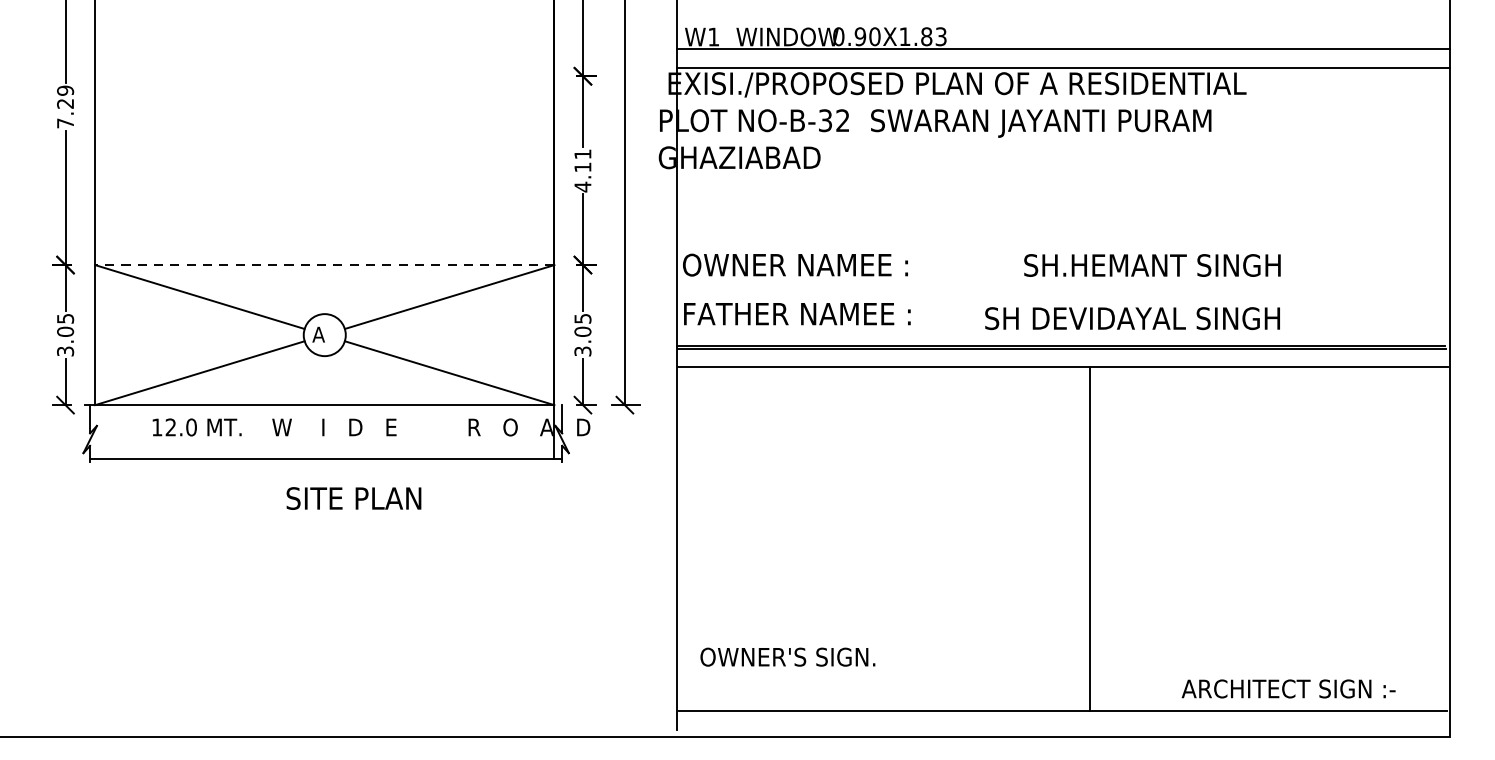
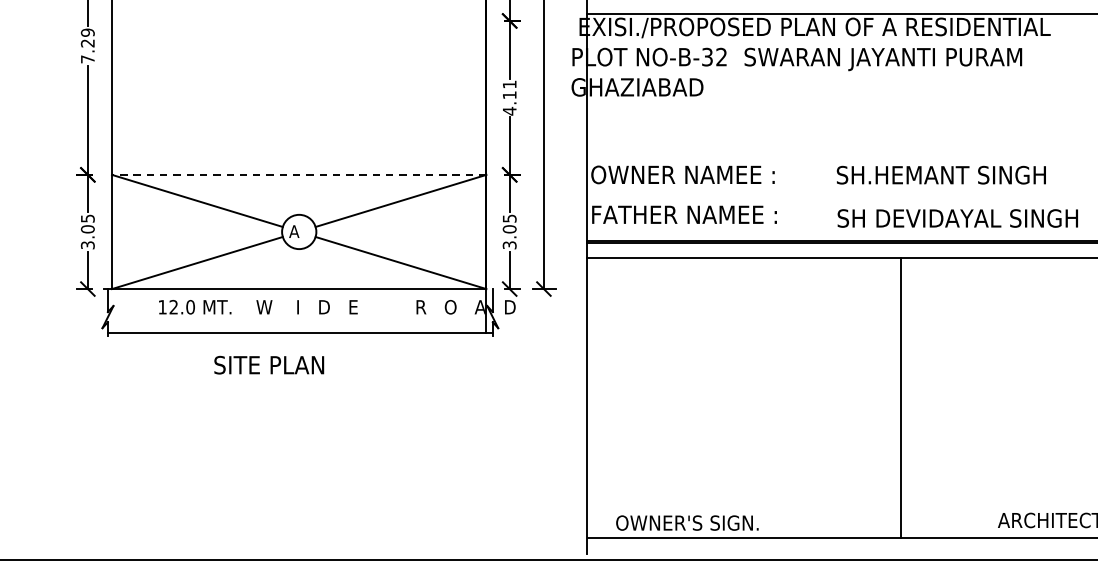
text: (1152, 265) -> (941, 175), moved
text: (353, 498) -> (268, 365), moved
line: (1090, 538) -> (901, 397), moved
text: (787, 656) -> (687, 522), moved

